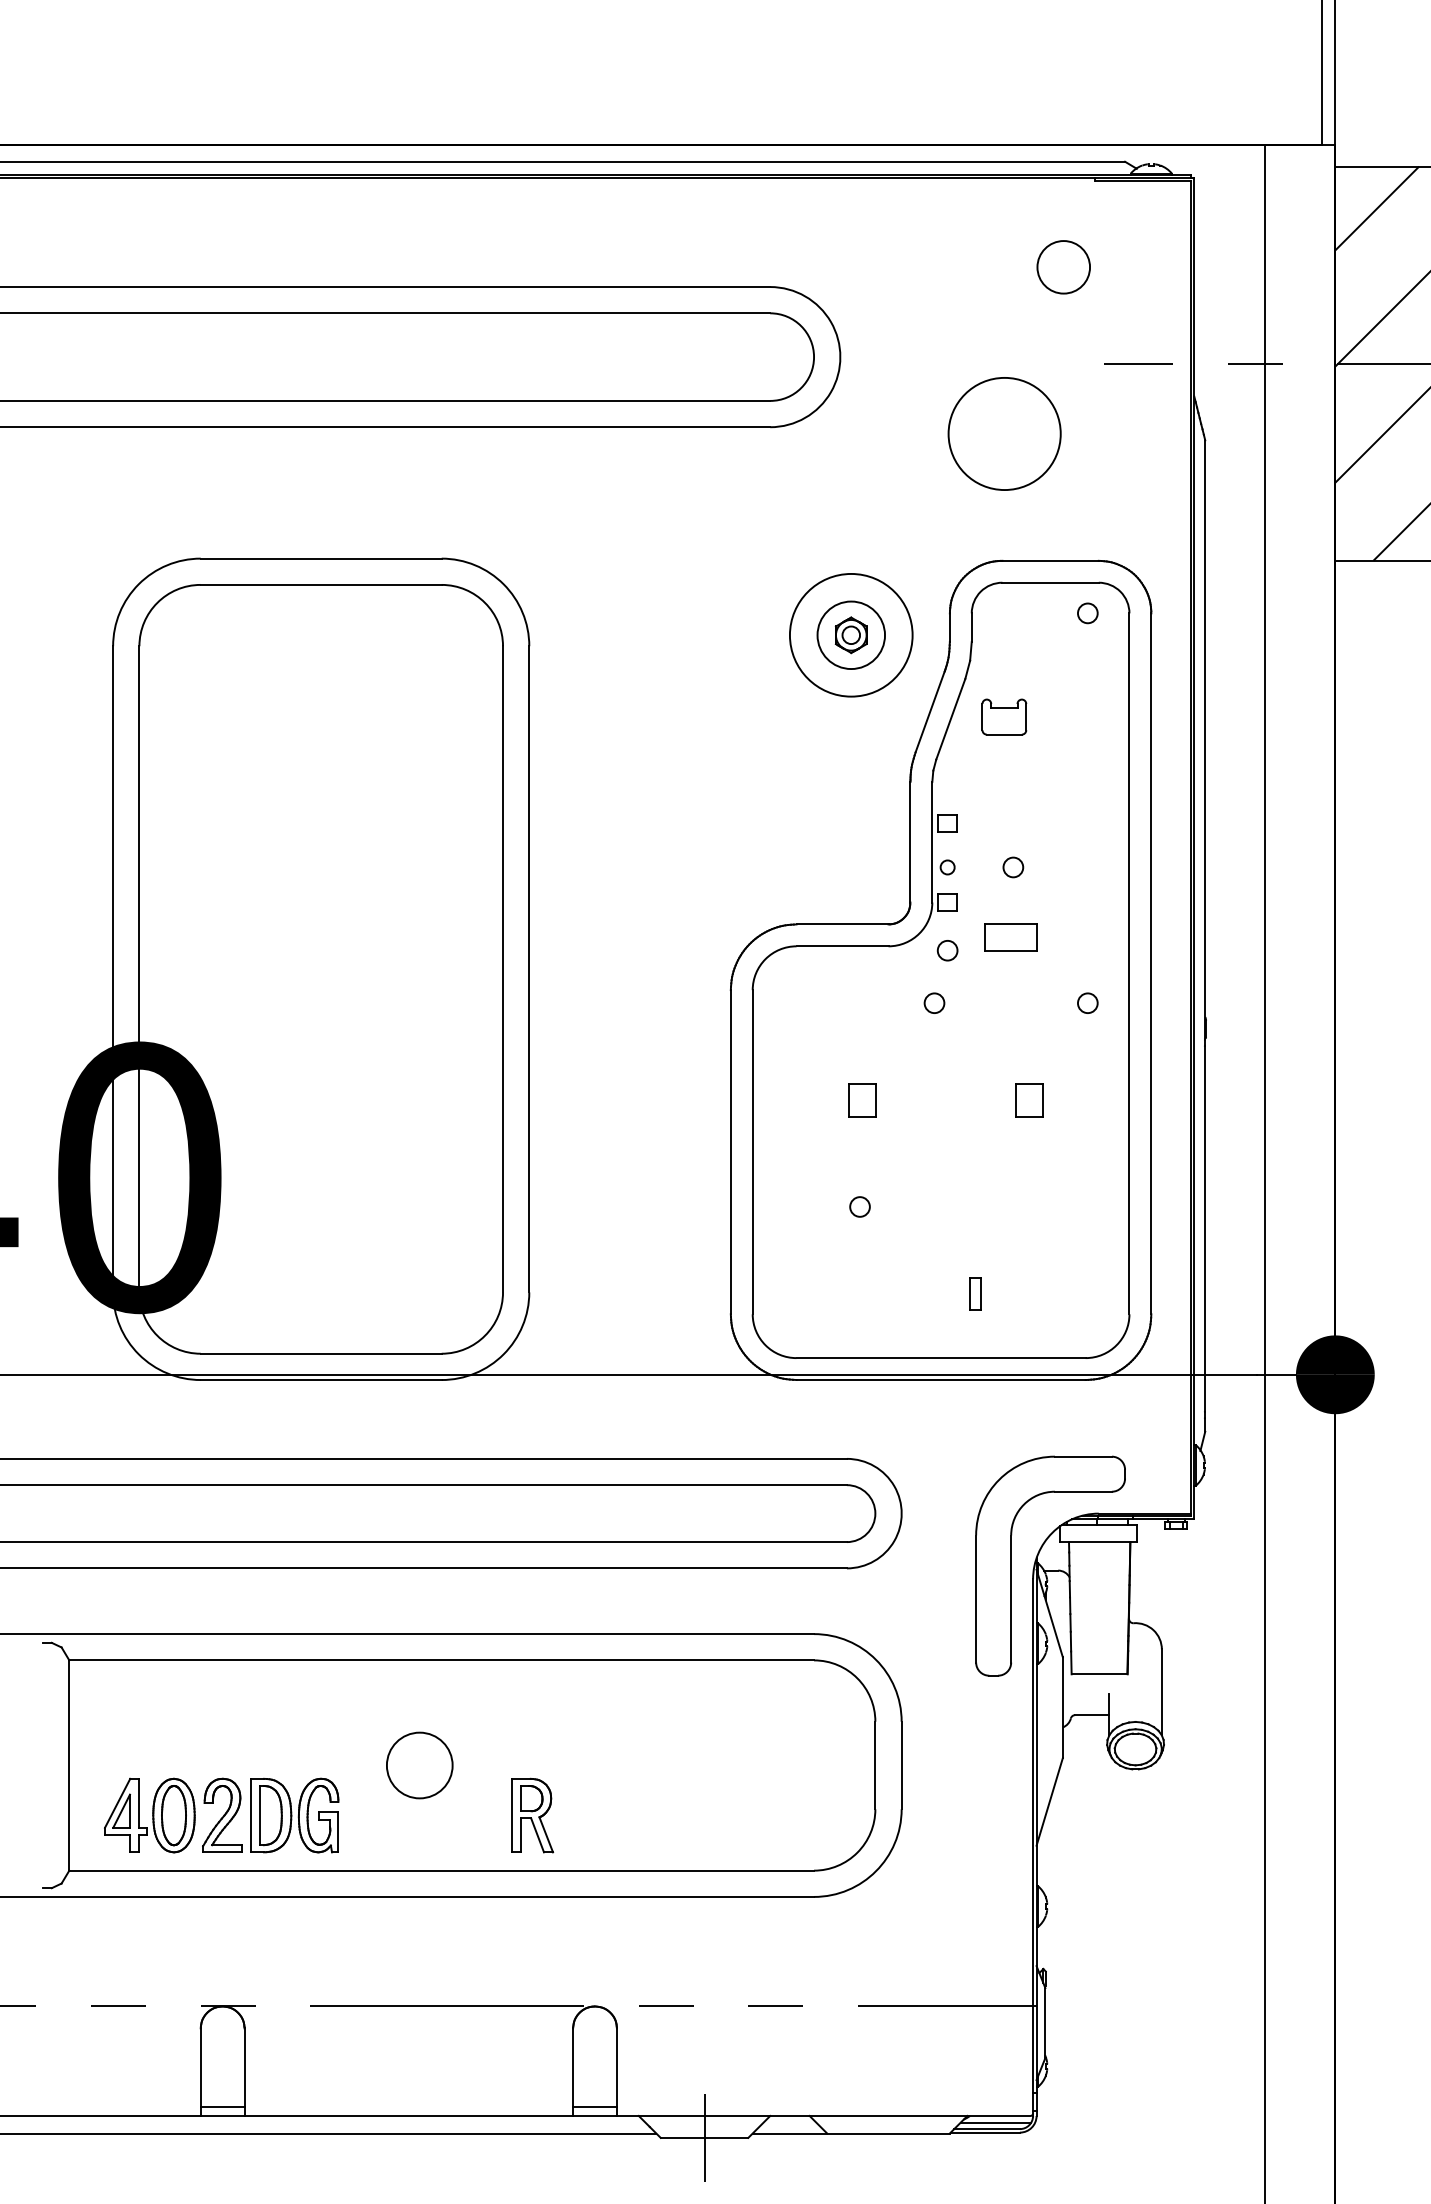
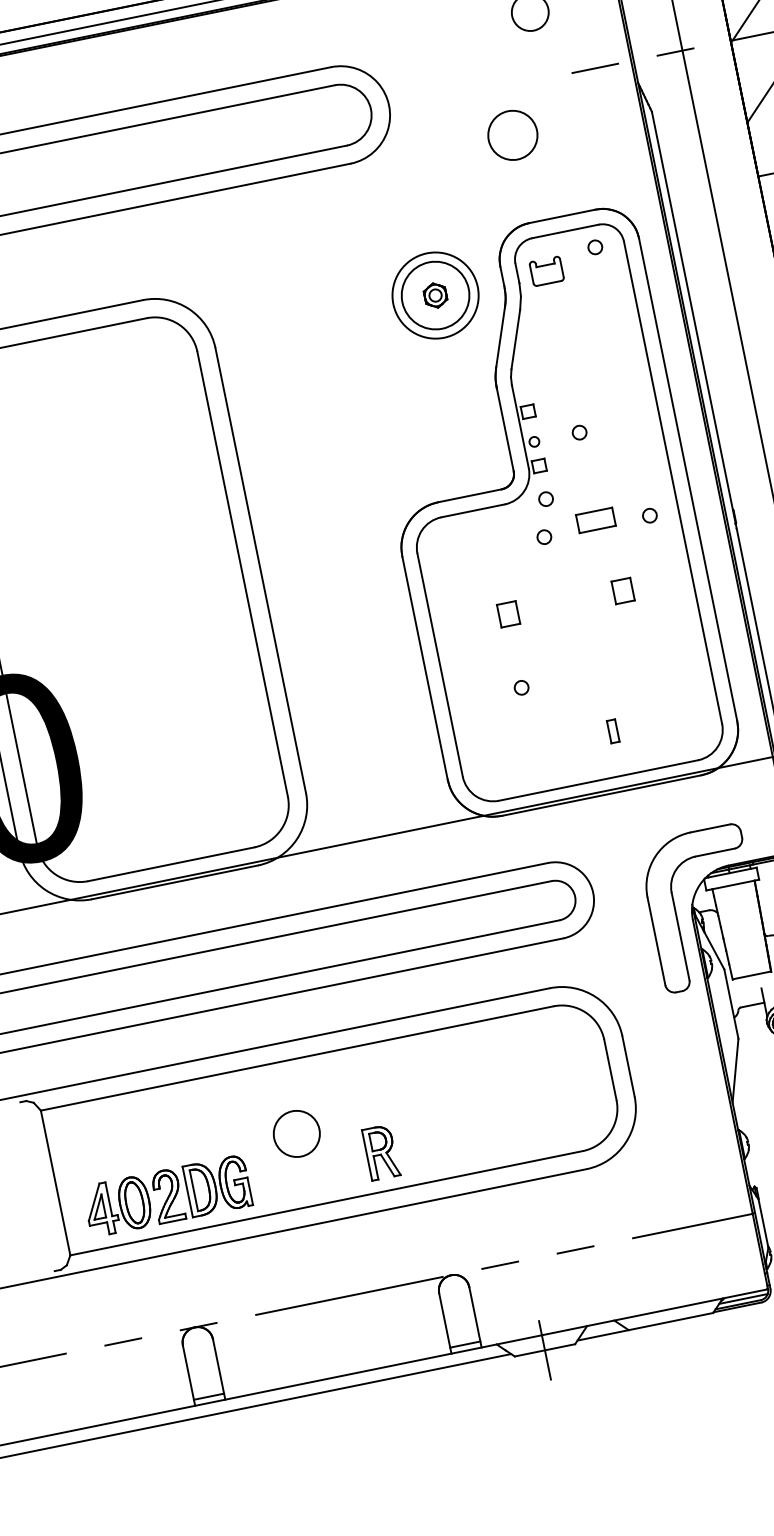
circle: (1004, 433) -> (512, 135), size x0.62
circle: (851, 635) -> (435, 295), size x1.43
part: (1004, 716) -> (546, 270), moved
part: (1010, 937) -> (595, 520), moved

